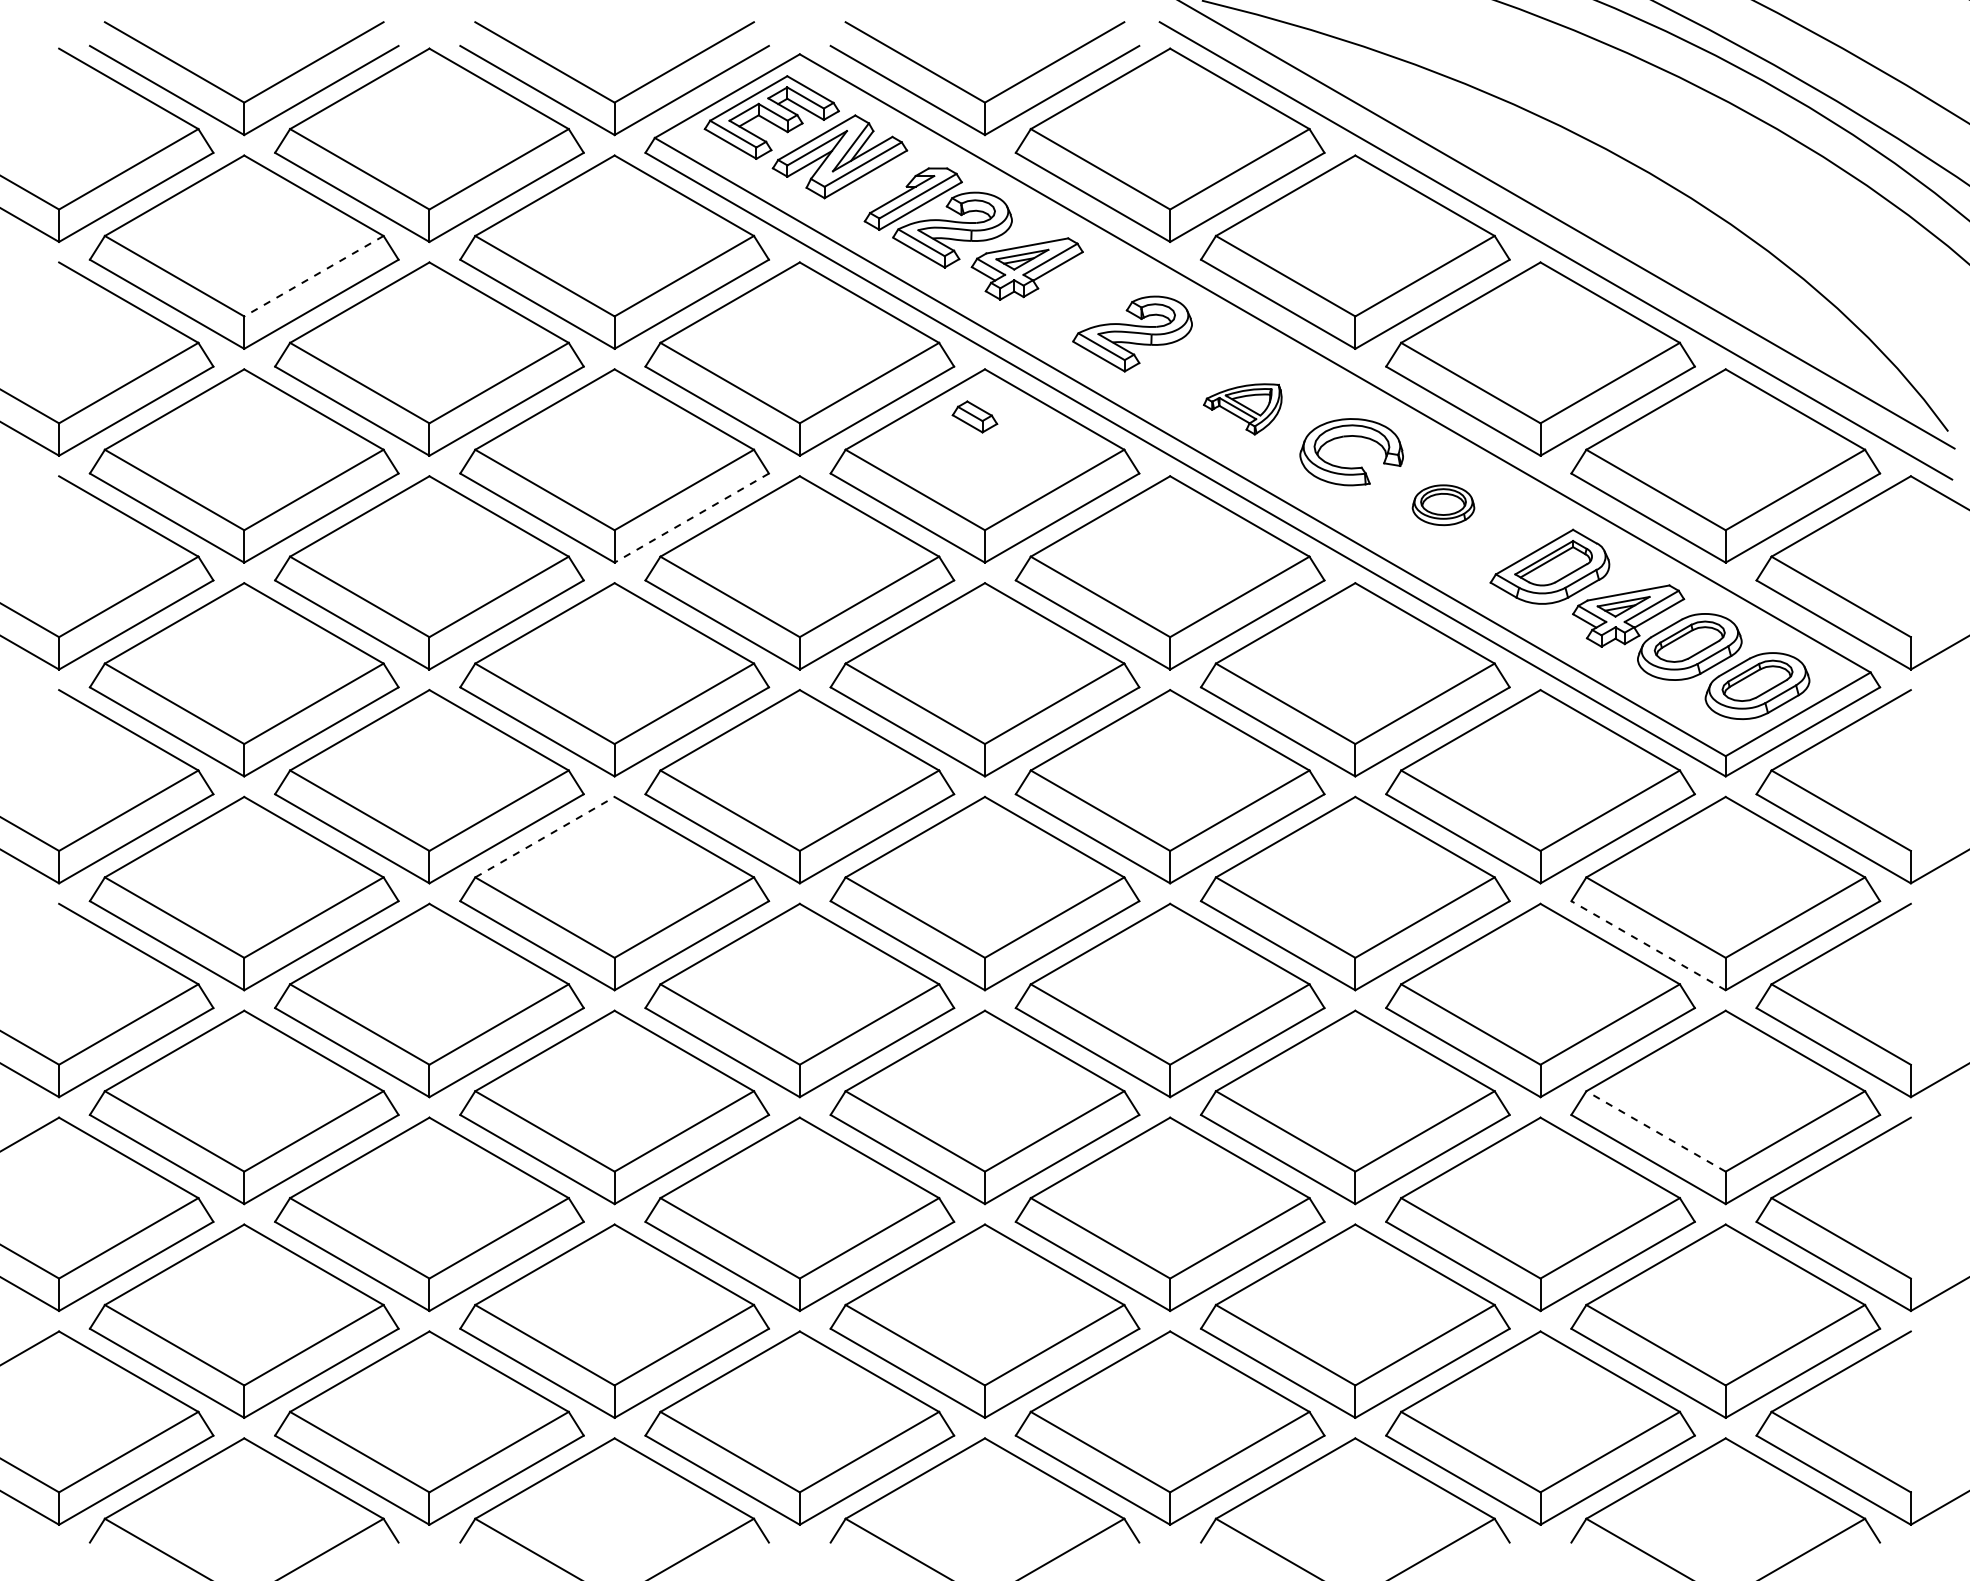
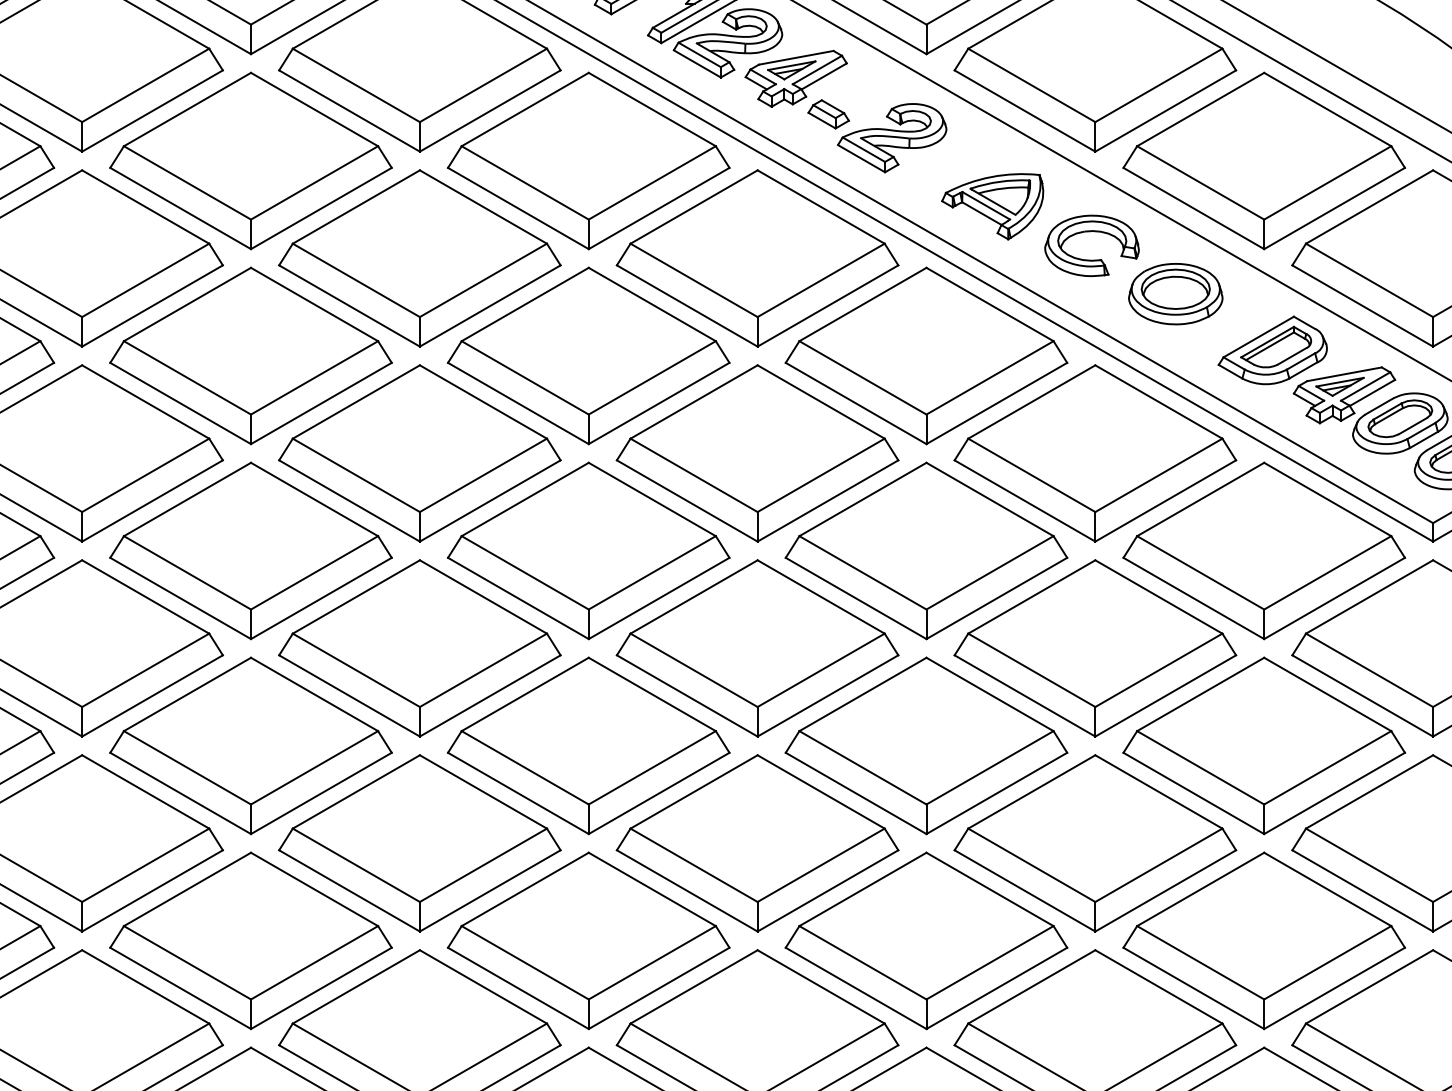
line: (313, 276) -> (145, 85), dashed -> solid
part: (1242, 409) -> (992, 206), size x1.43
part: (974, 416) -> (828, 113), moved
part: (1443, 505) -> (1175, 294), size x1.67
line: (691, 518) -> (489, 306), dashed -> solid
line: (545, 836) -> (356, 596), dashed -> solid
line: (1648, 945) -> (1362, 695), dashed -> solid
line: (1655, 1131) -> (1369, 865), dashed -> solid

